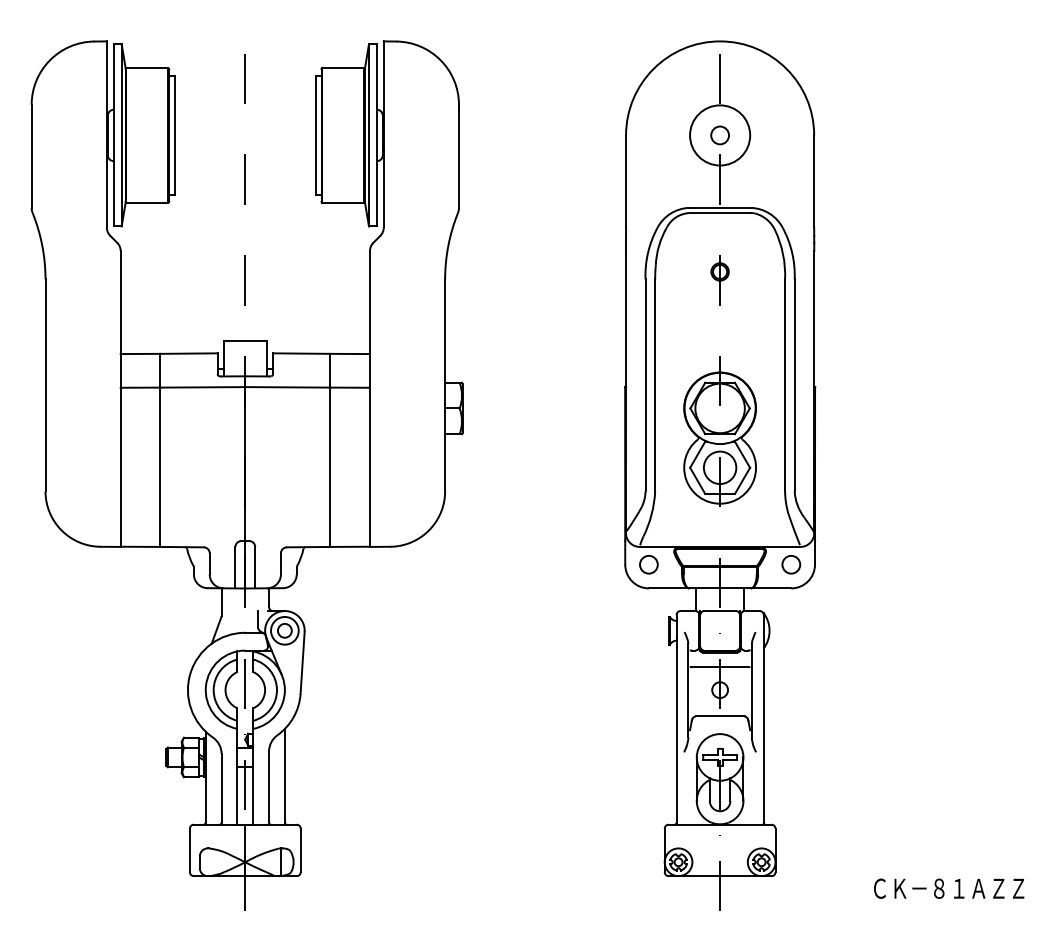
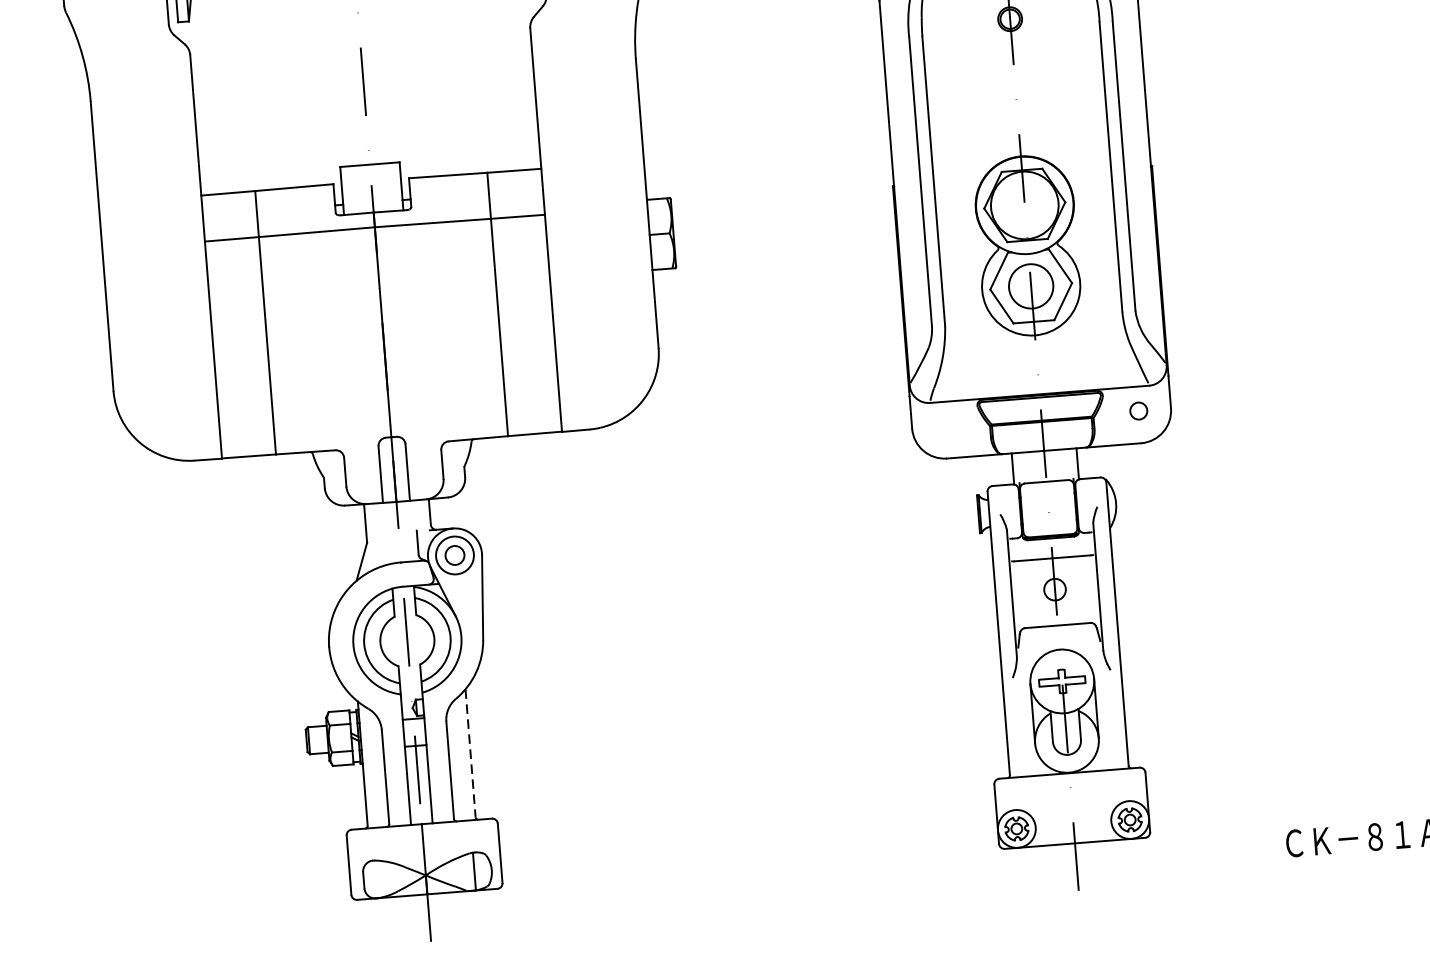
circle: (648, 564) -> (943, 425), removed
circle: (791, 564) -> (1138, 410), size x0.7
line: (284, 775) -> (469, 752), solid -> dashed

